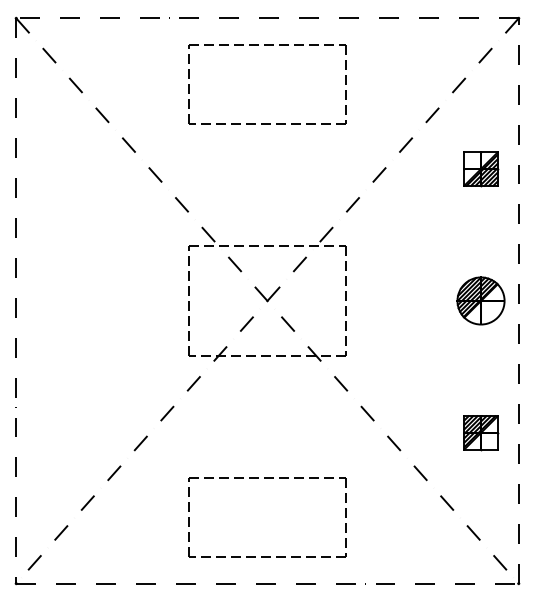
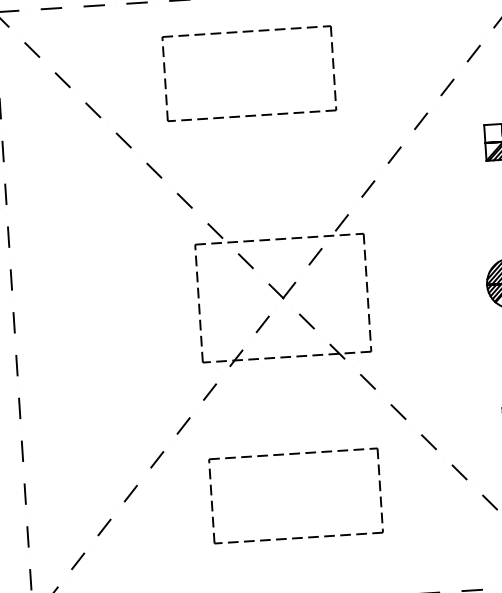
part: (267, 45) -> (246, 31), moved
part: (267, 478) -> (293, 454), moved

